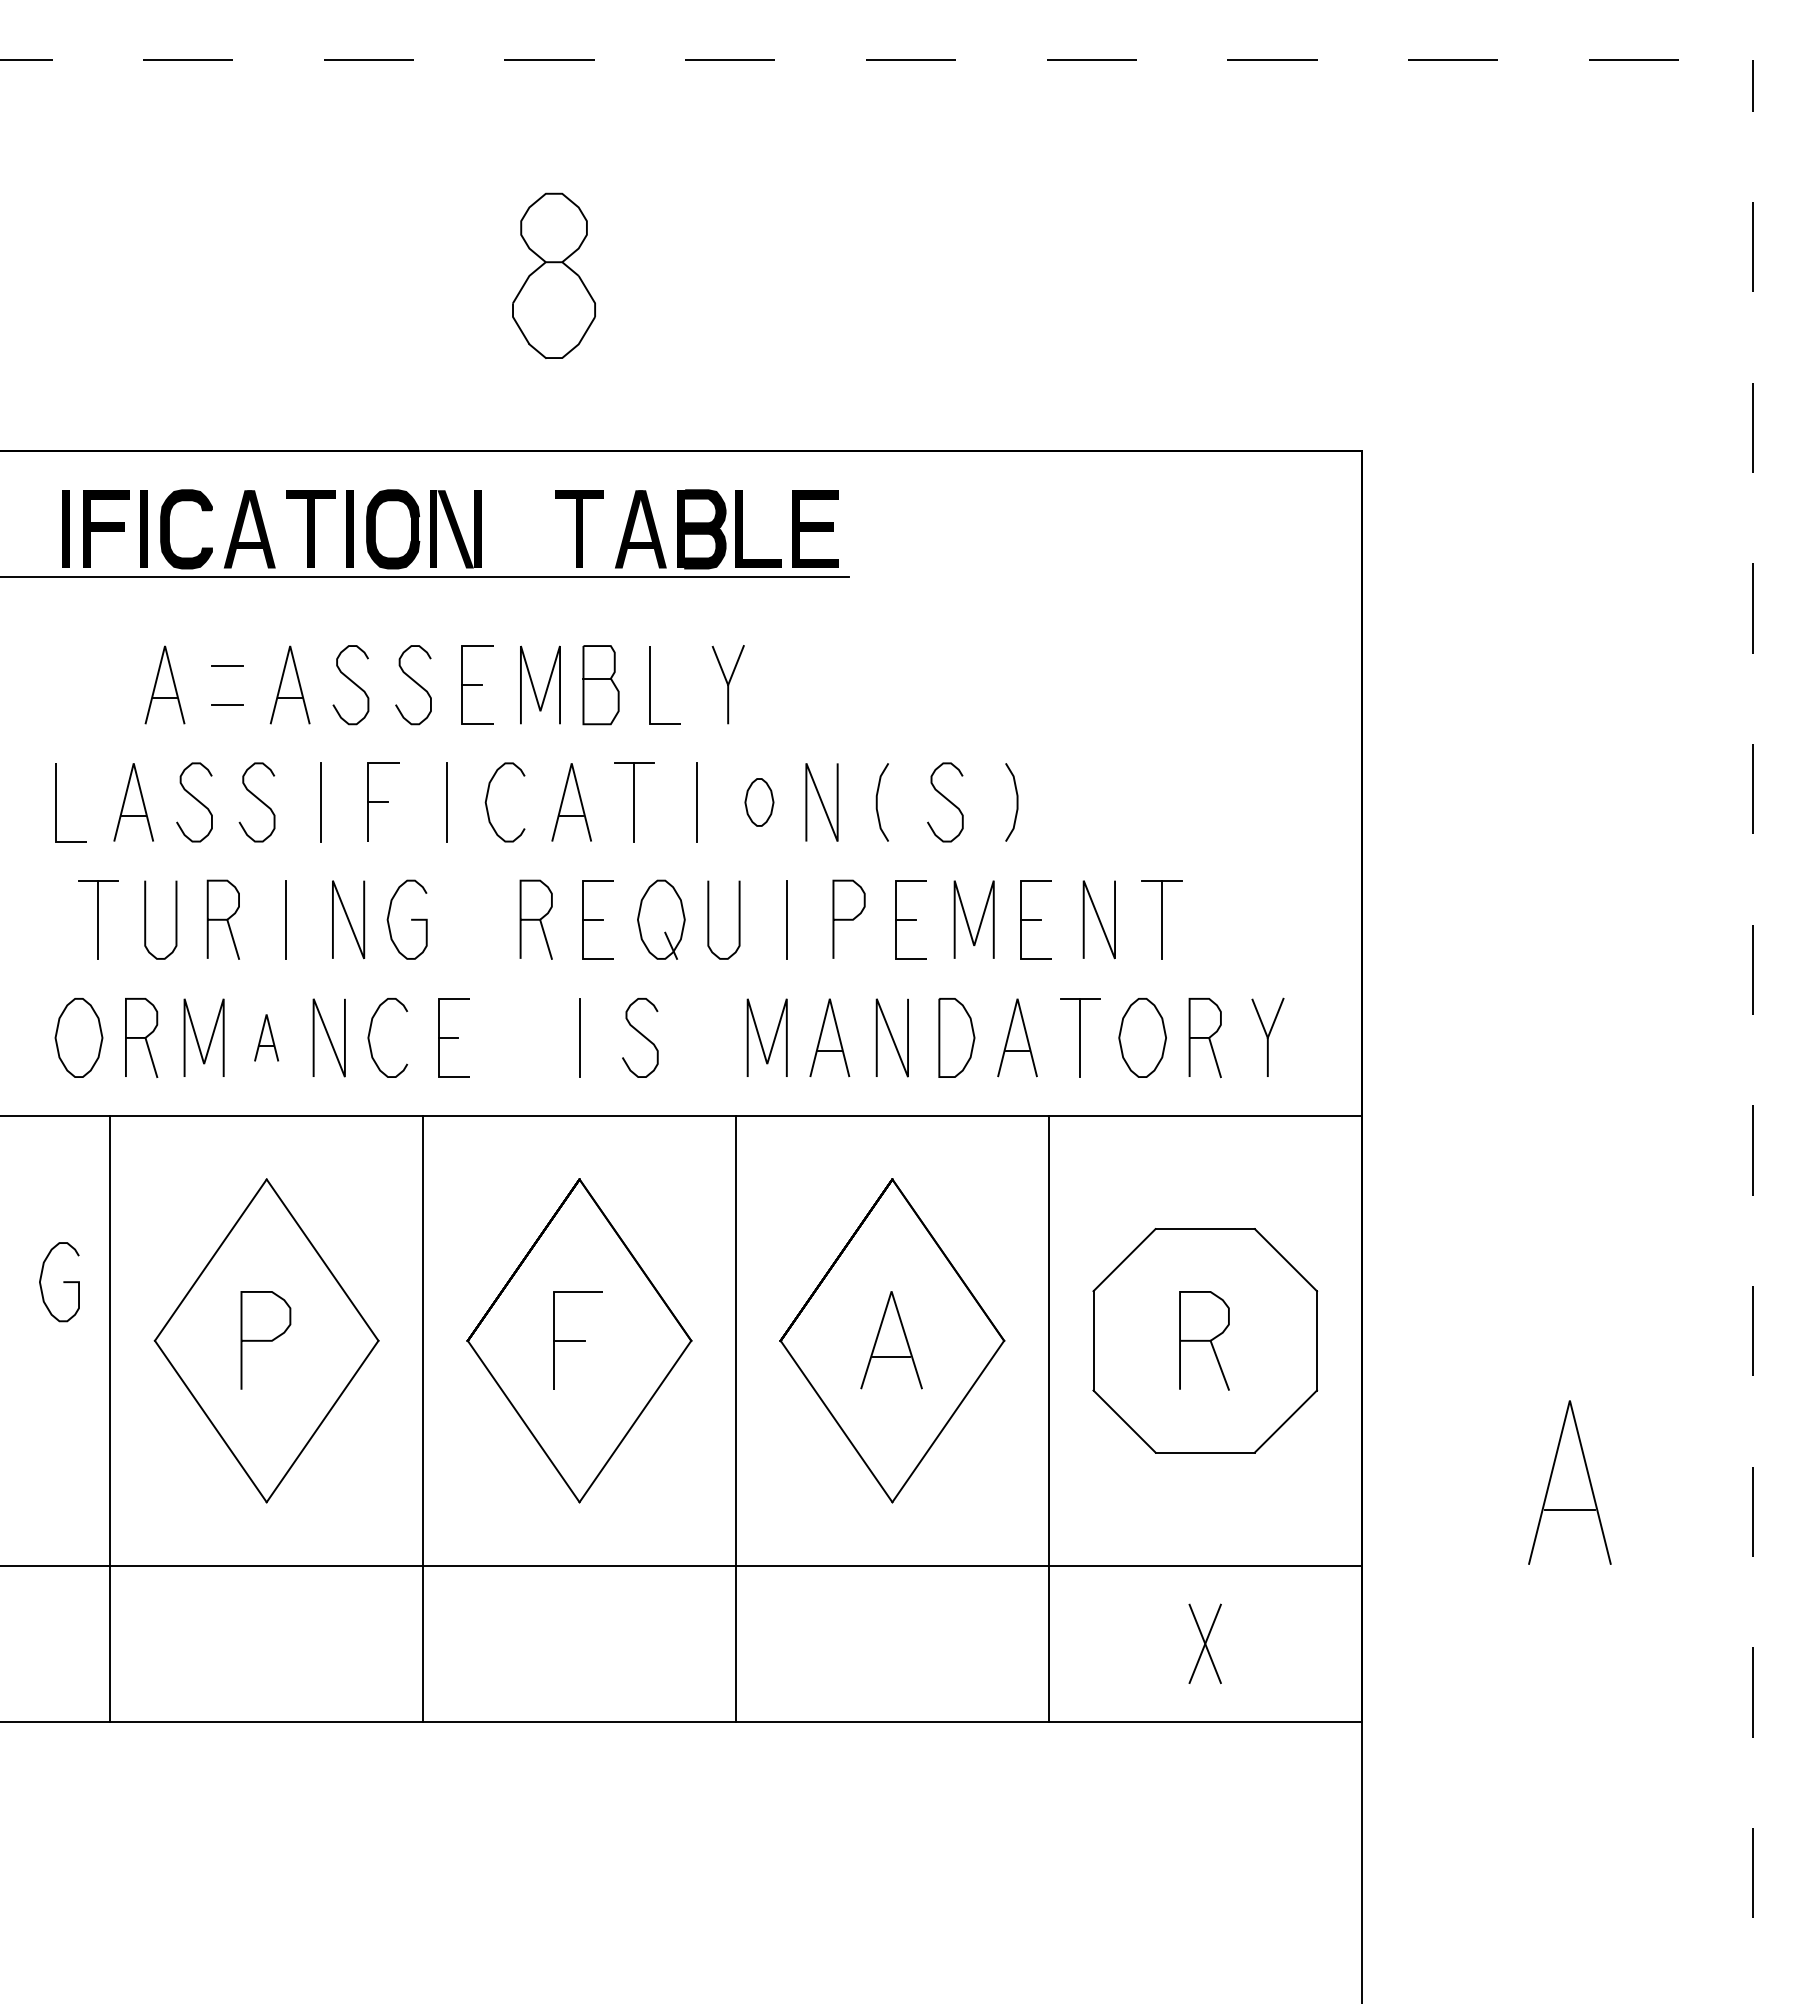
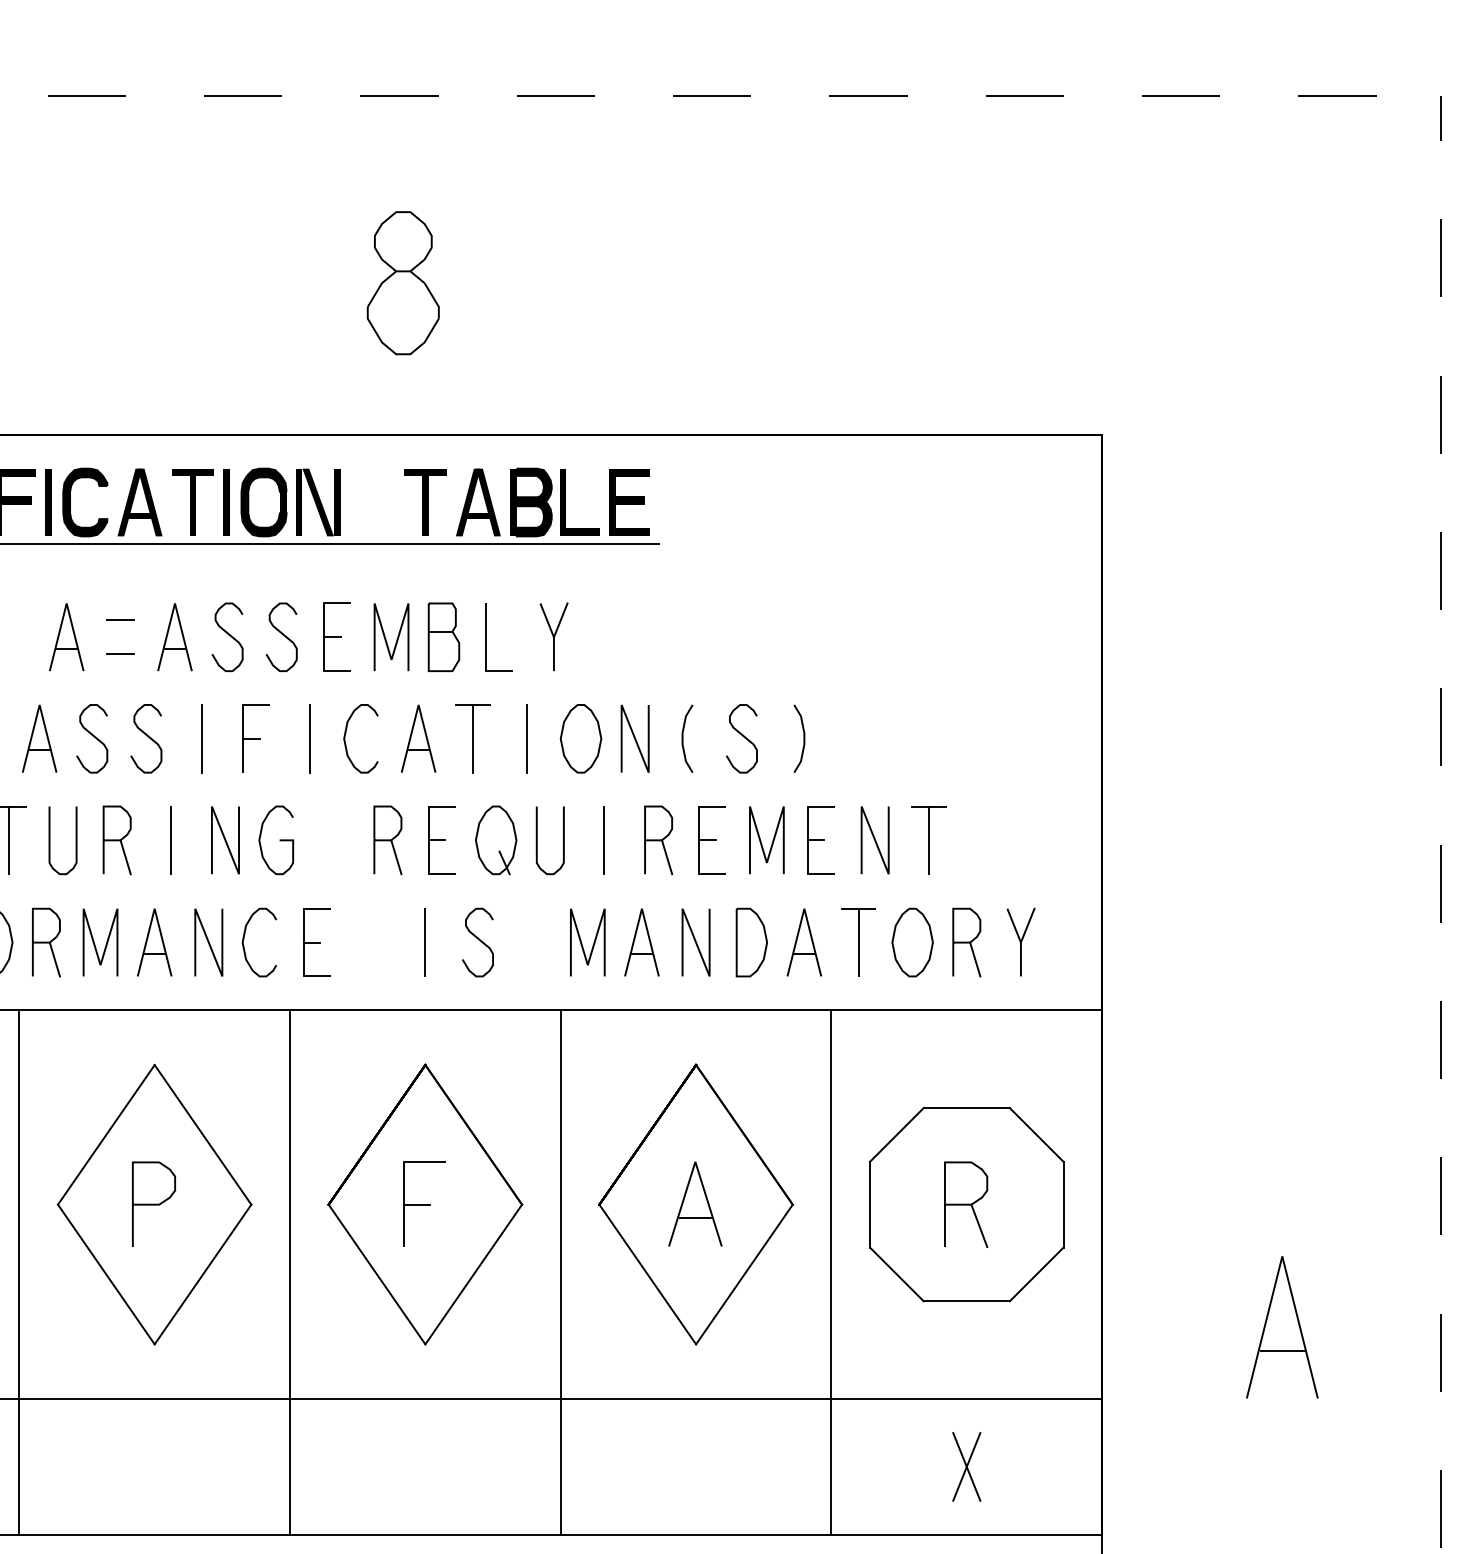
part: (759, 802) -> (581, 738), size x1.67
line: (858, 938) -> (666, 856), added
part: (266, 1037) -> (154, 942), size x1.67

